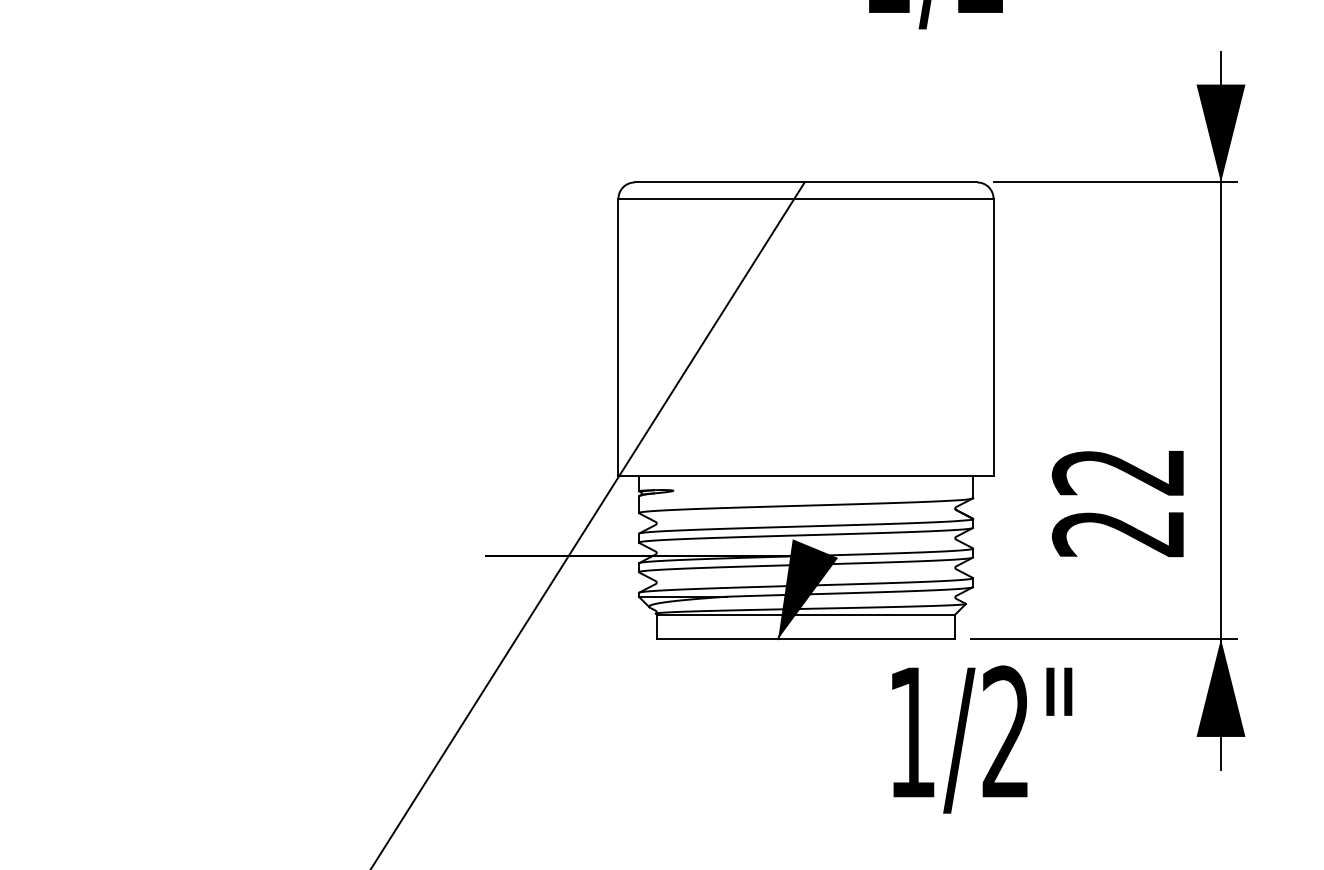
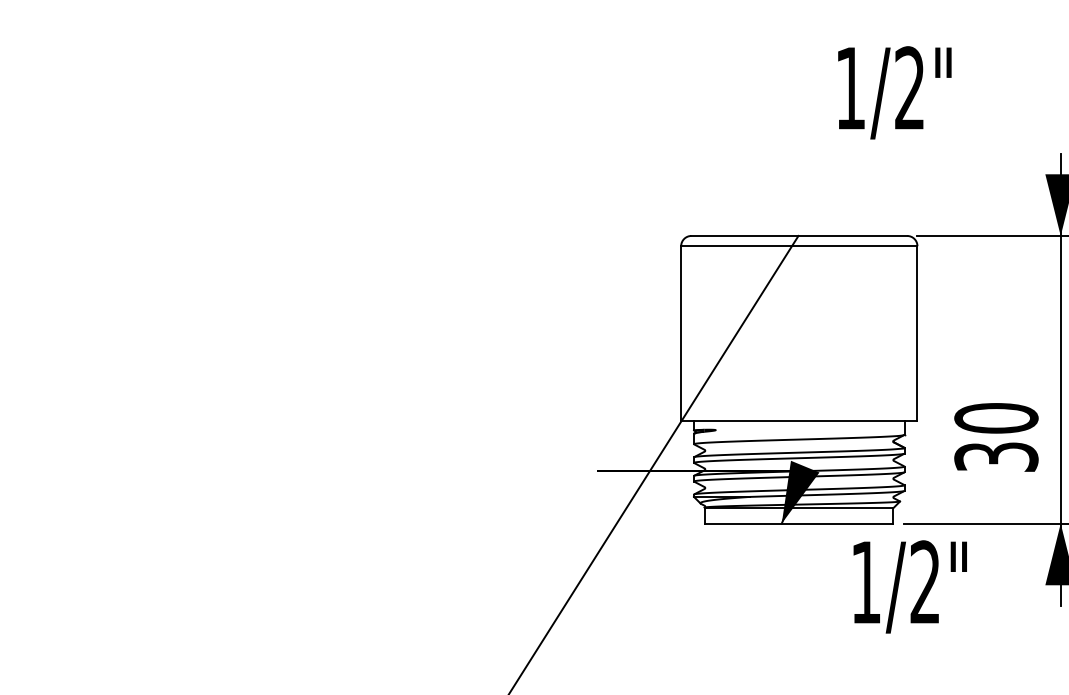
text: (1119, 502) -> (996, 437), 22 -> 30

